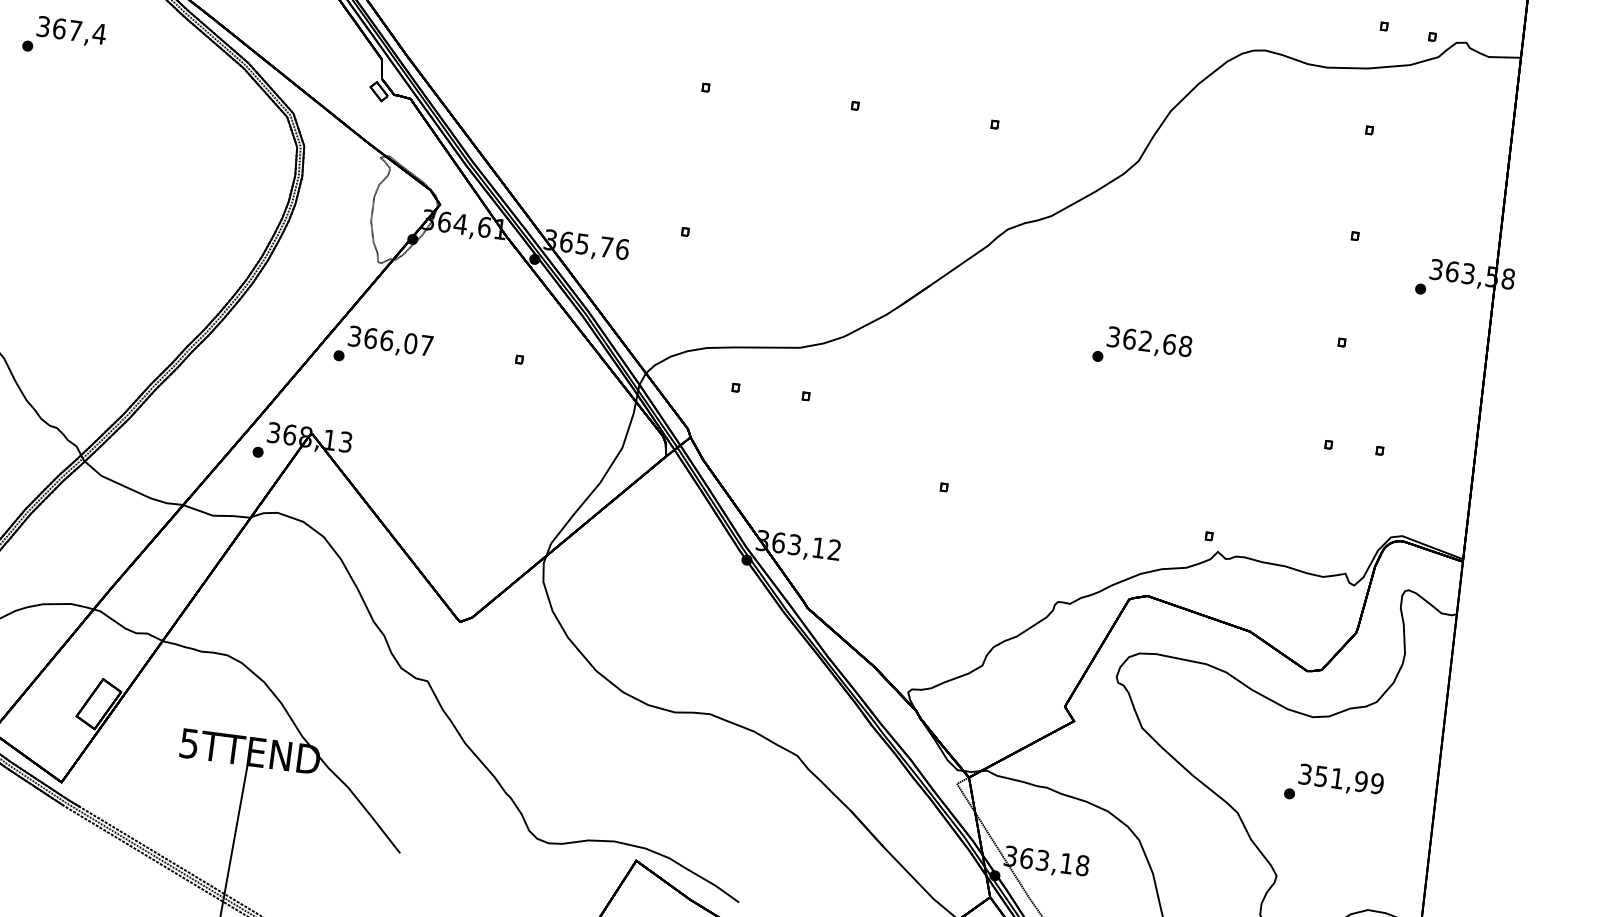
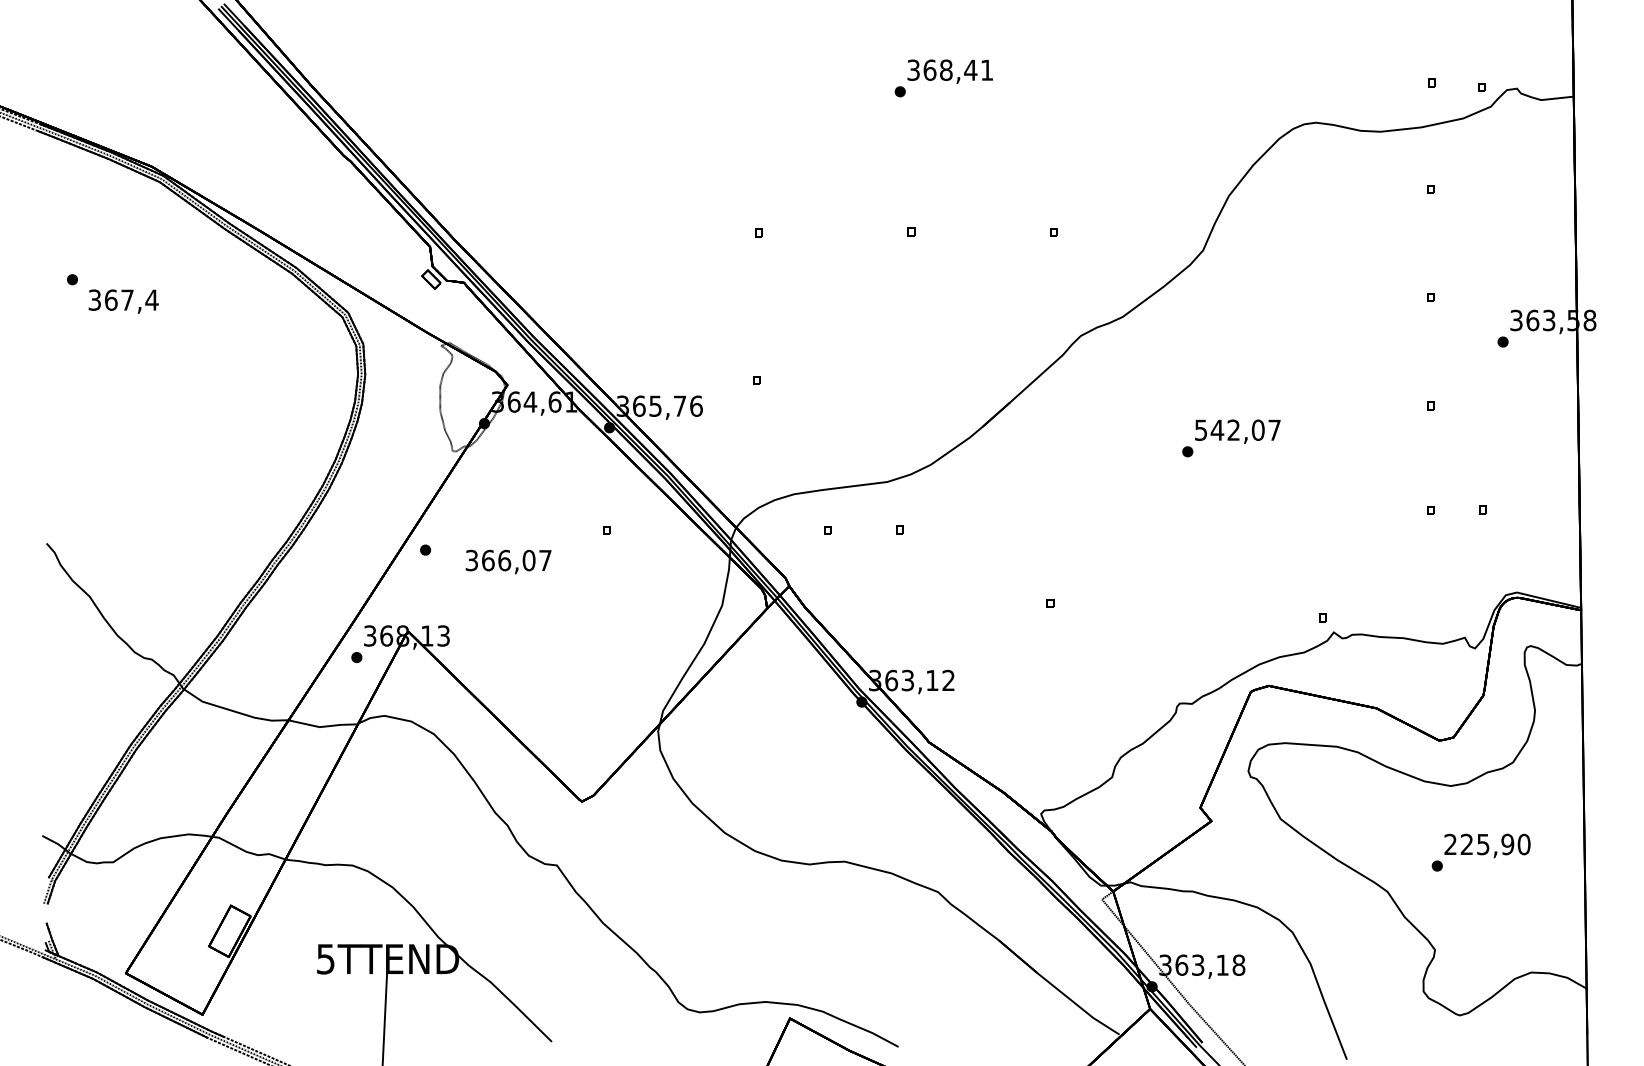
text: (71, 31) -> (123, 301), moved
text: (1149, 340) -> (1237, 429), 362,68 -> 542,07
text: (390, 341) -> (508, 561), moved
text: (1341, 779) -> (1487, 844), 351,99 -> 225,90

